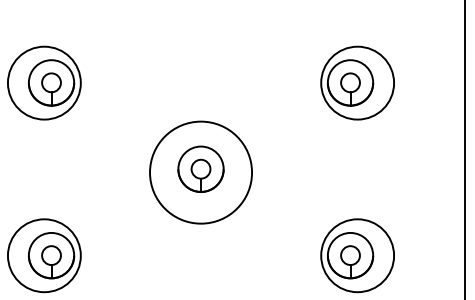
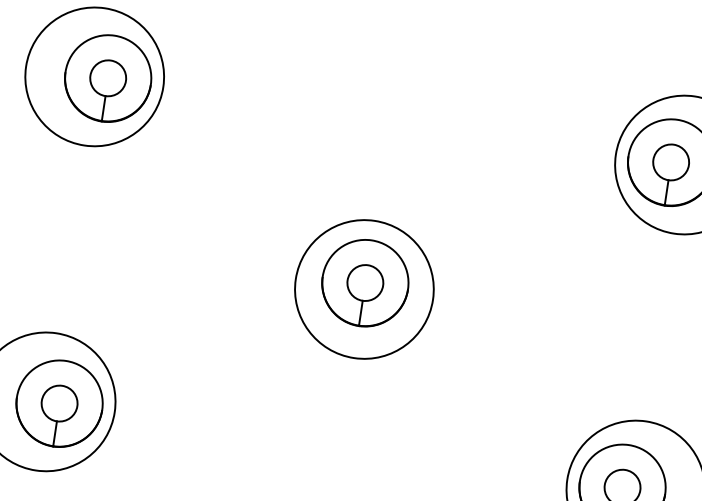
circle: (200, 172) -> (363, 289), size x0.71

